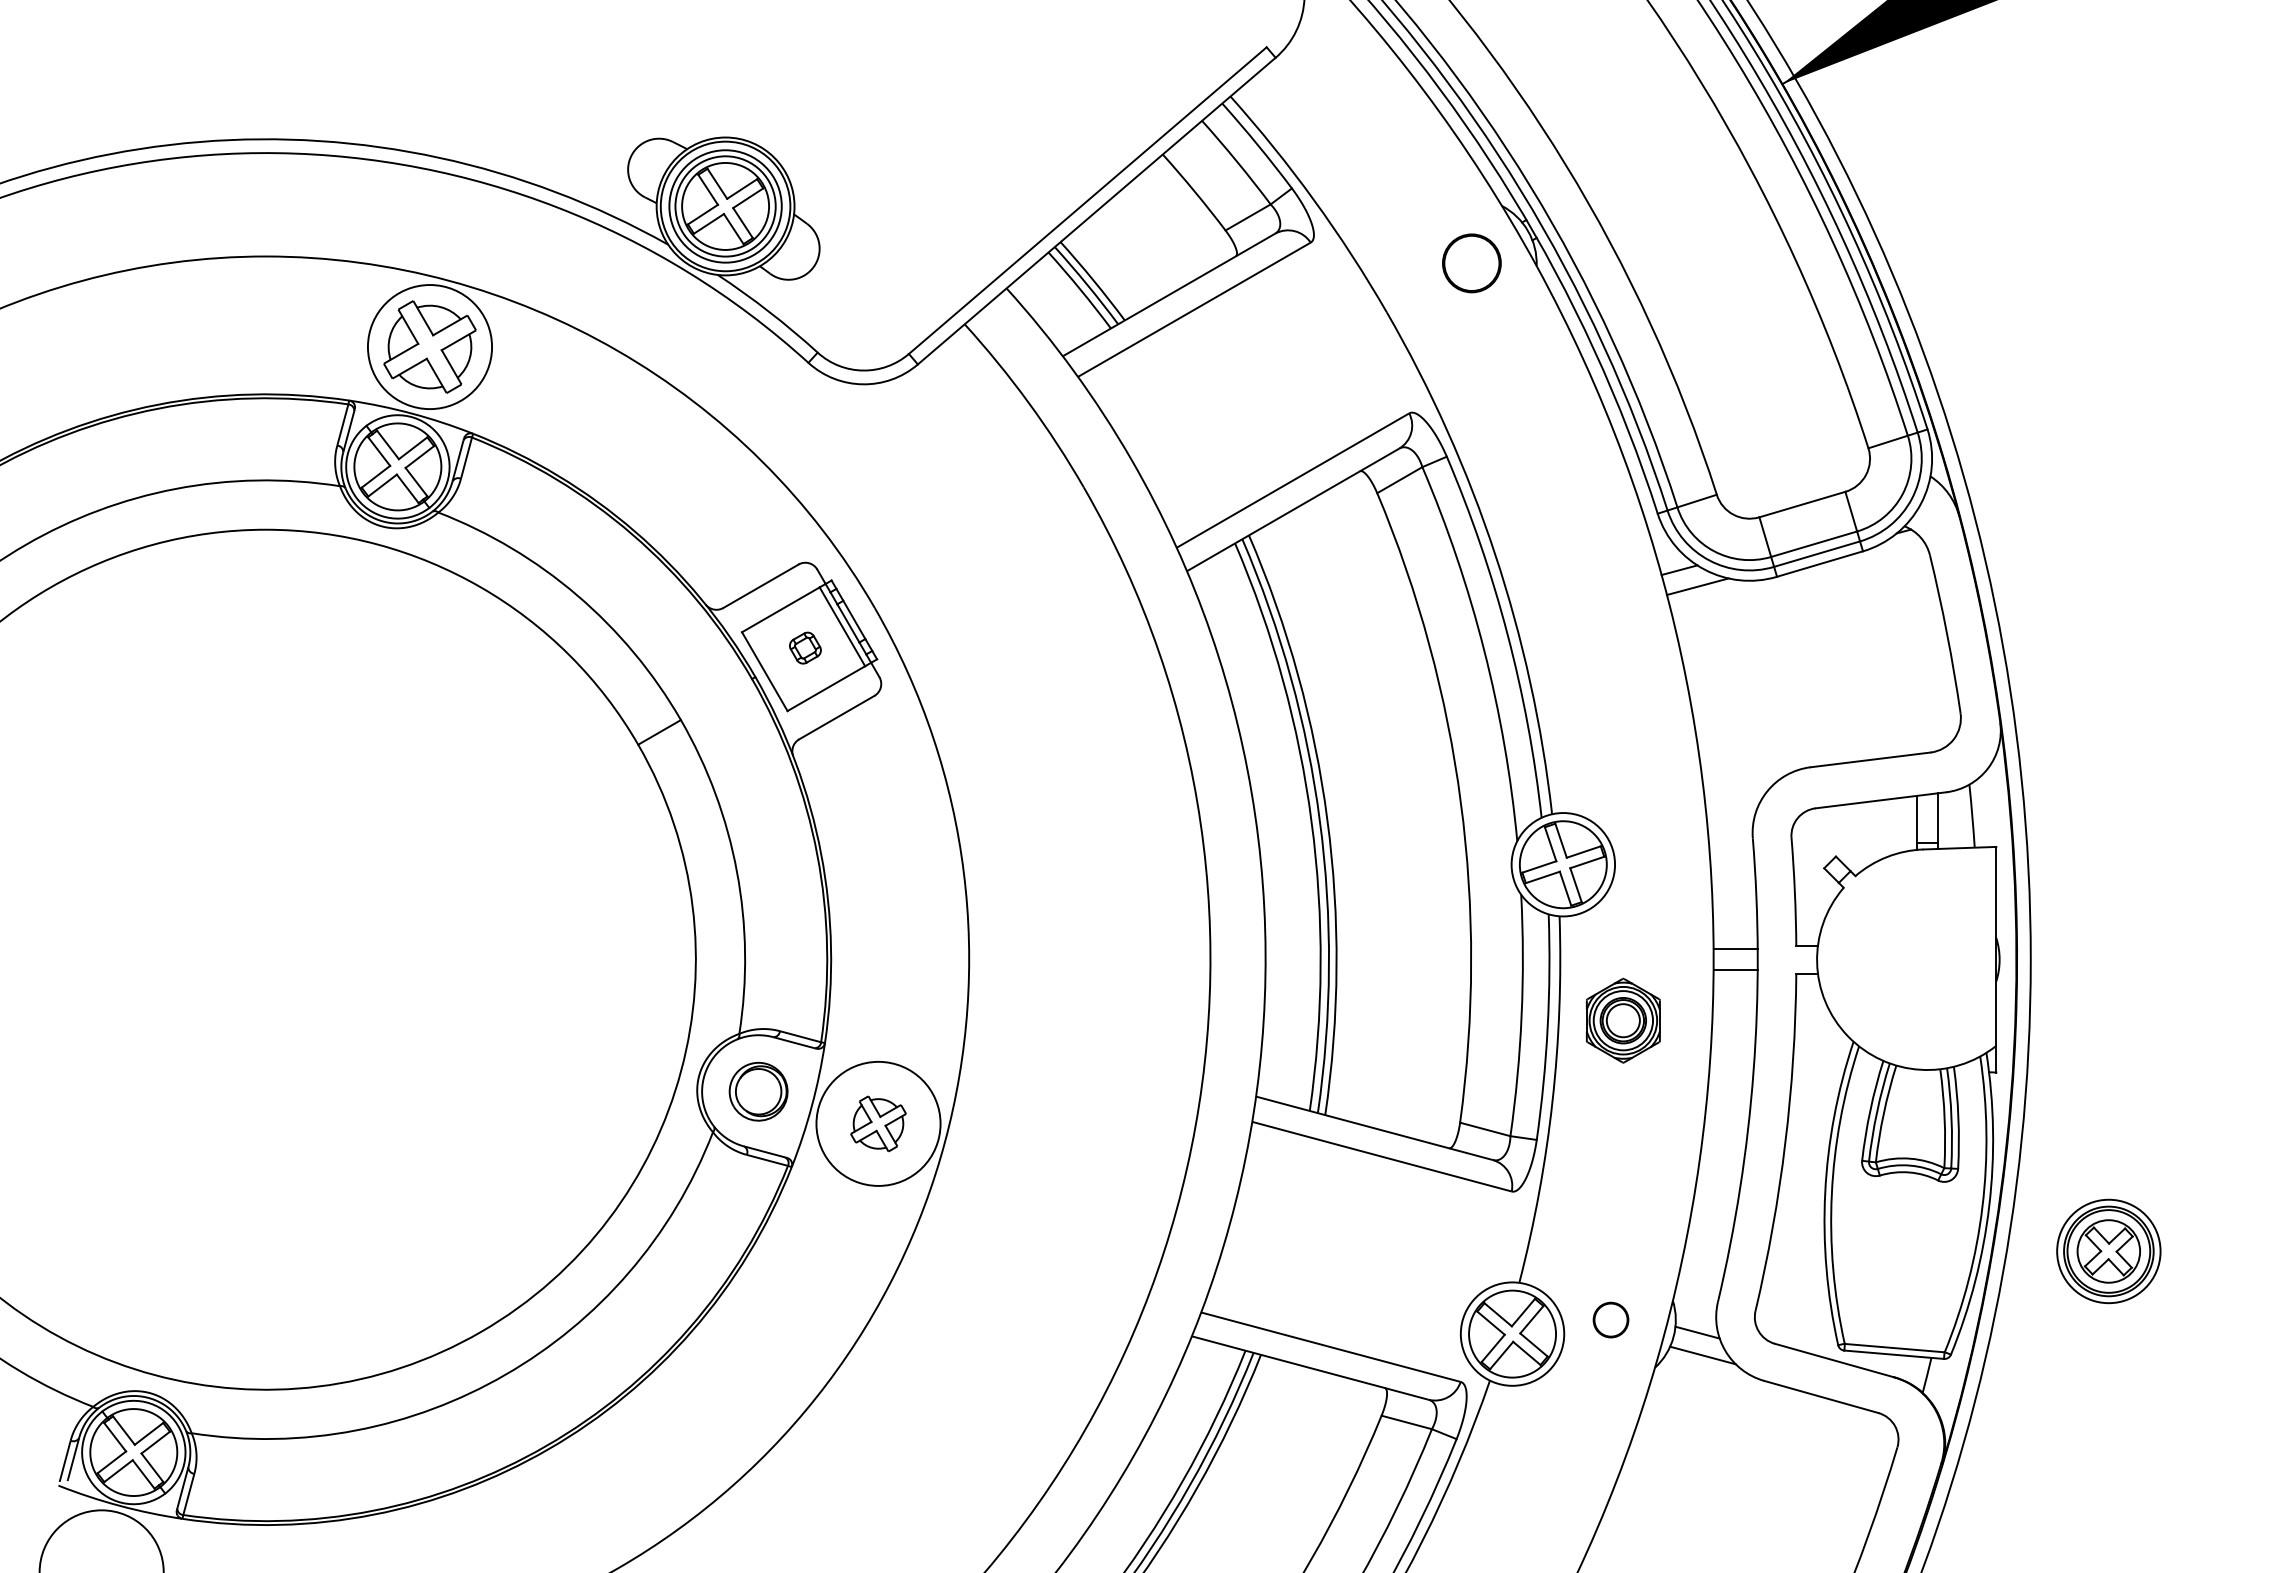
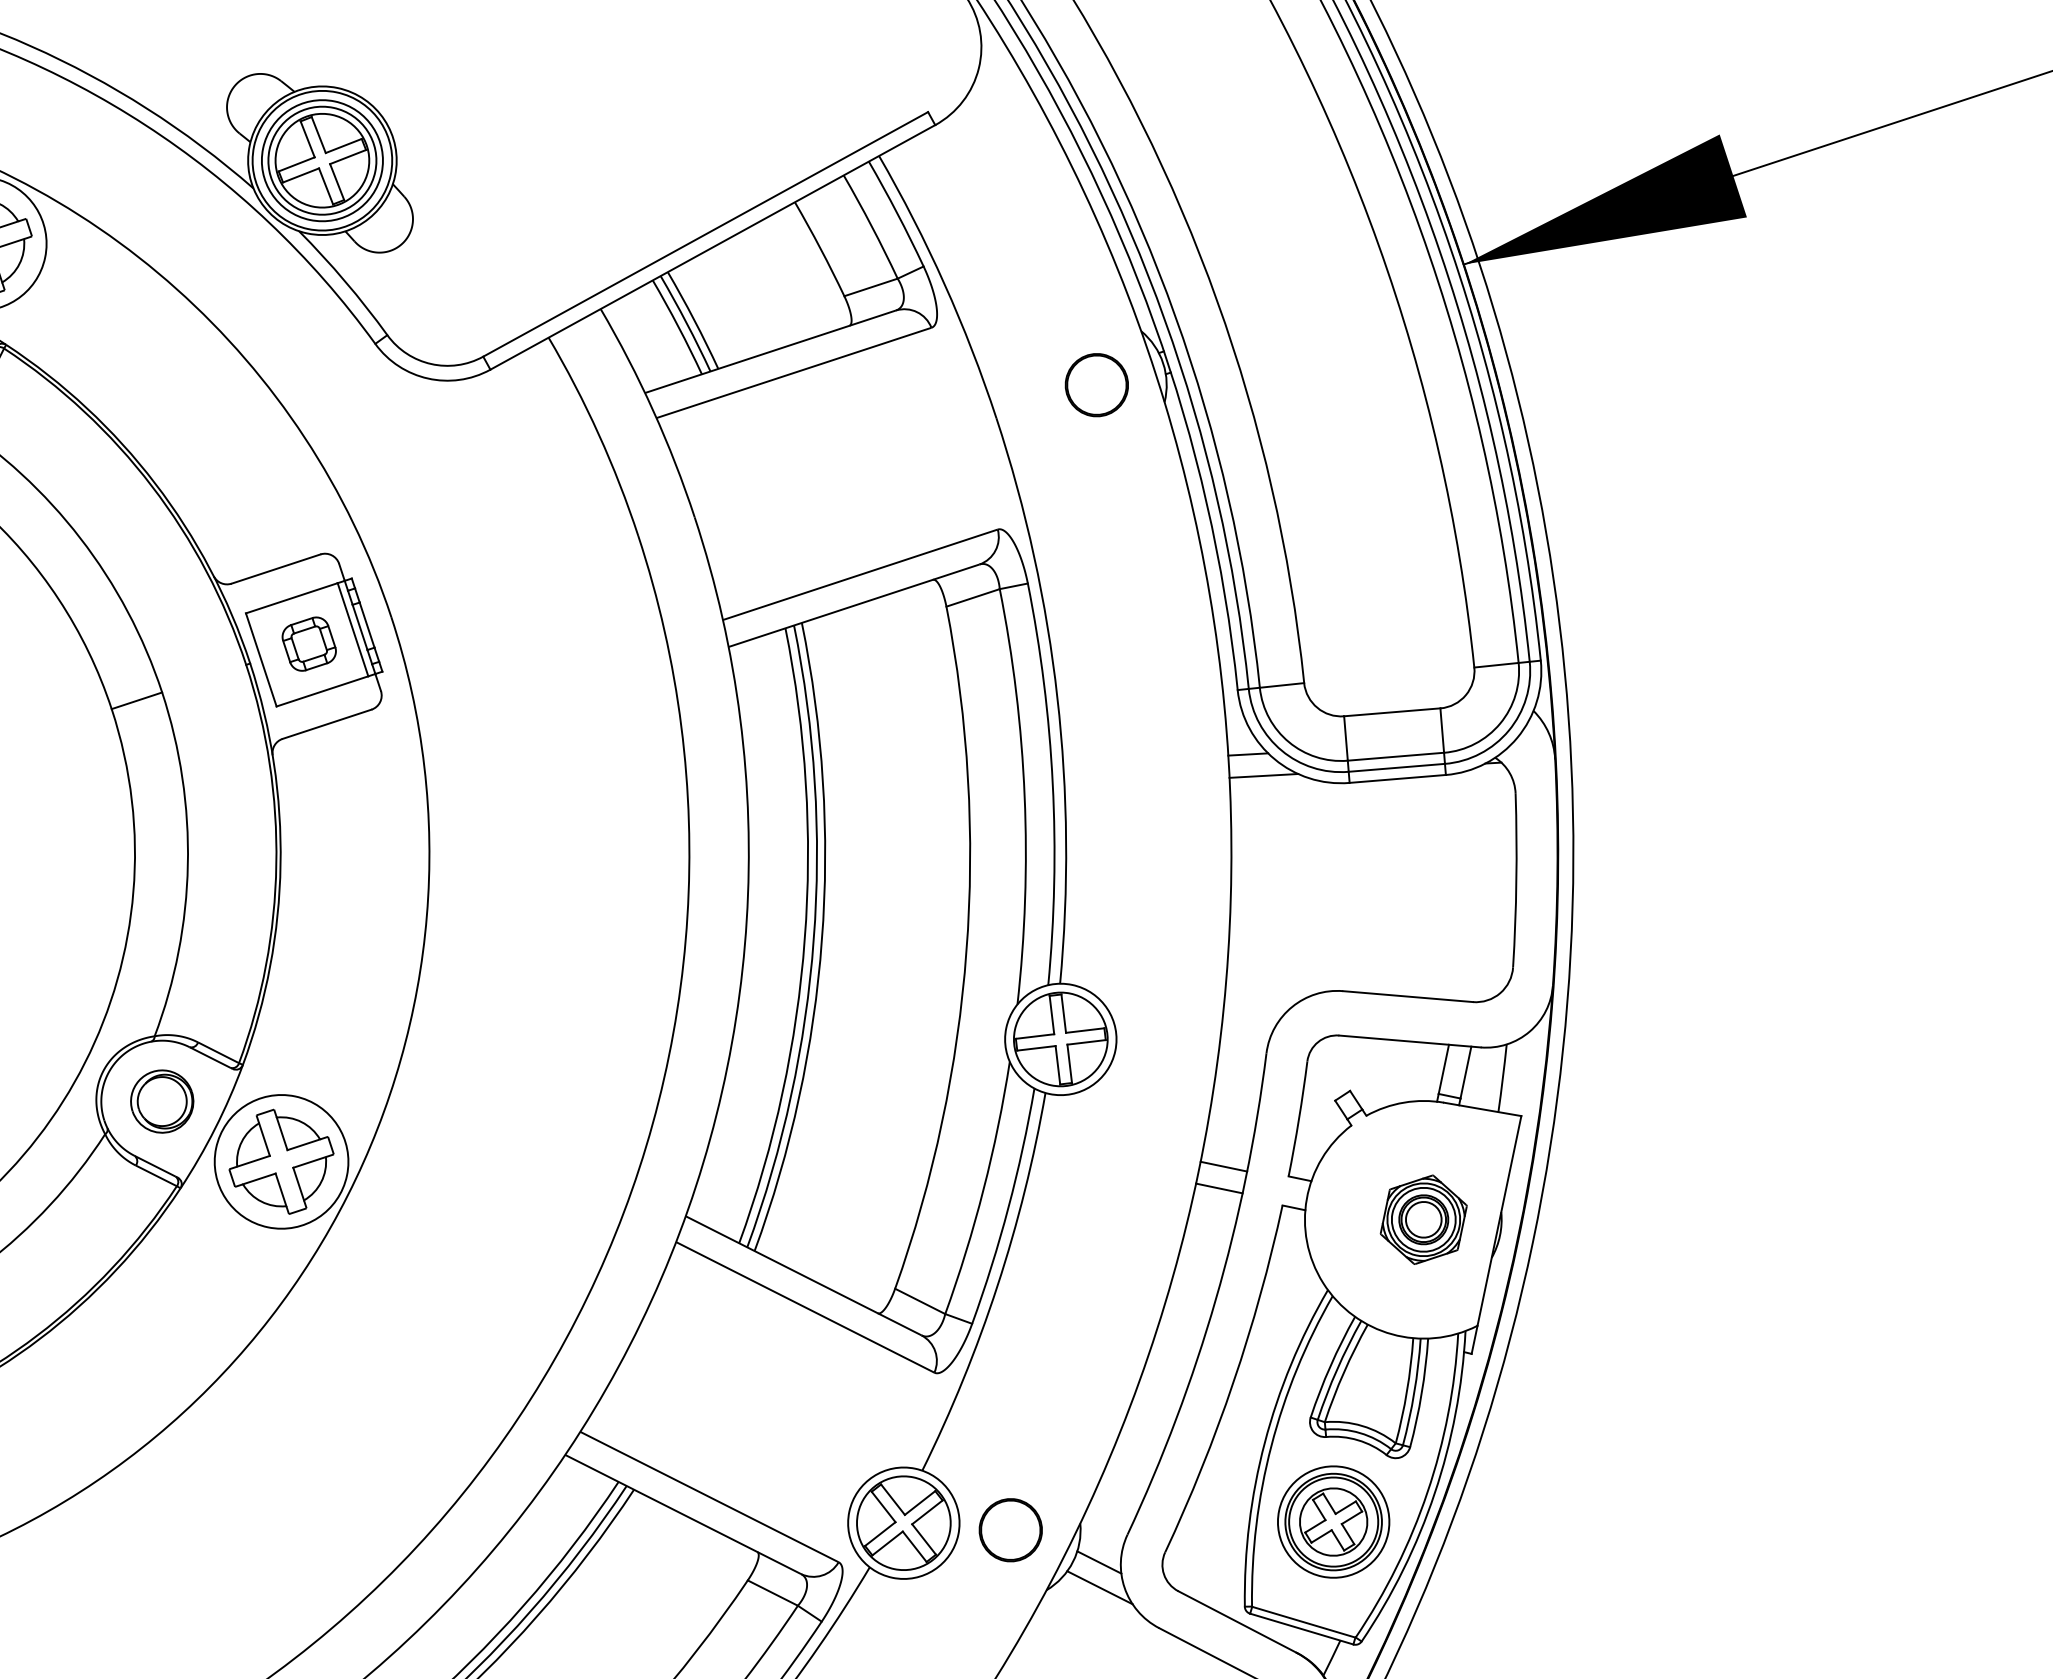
part: (805, 647) -> (309, 643), size x1.67
part: (1623, 1020) -> (1423, 1219), moved
part: (878, 1123) -> (281, 1161), size x1.67
part: (2108, 1251) -> (1333, 1522), moved
circle: (1610, 1319) -> (1010, 1529), size x1.67

